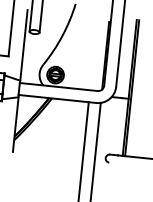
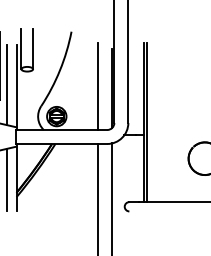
line: (16, 43) -> (7, 84), added
line: (93, 53) -> (98, 86), added
line: (7, 124) -> (7, 179), added

